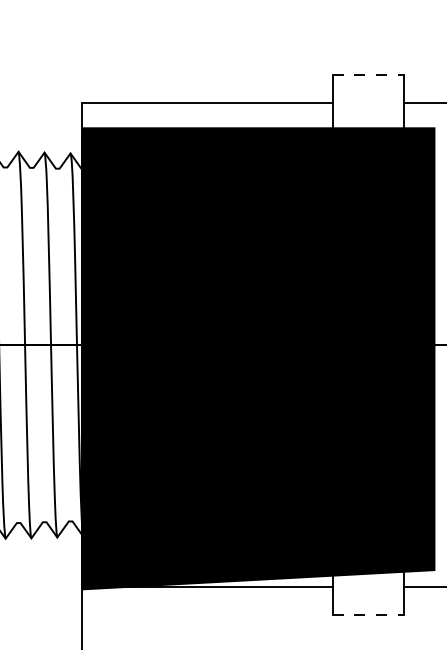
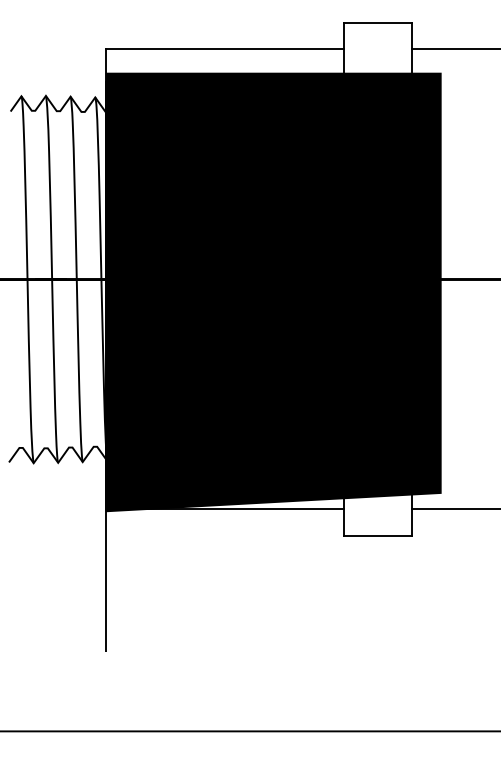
line: (368, 74) -> (378, 22), dashed -> solid
line: (368, 614) -> (378, 535), dashed -> solid

